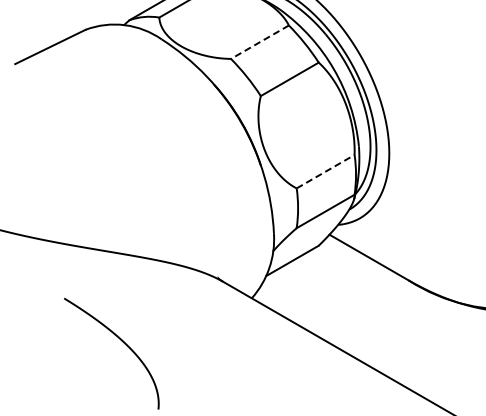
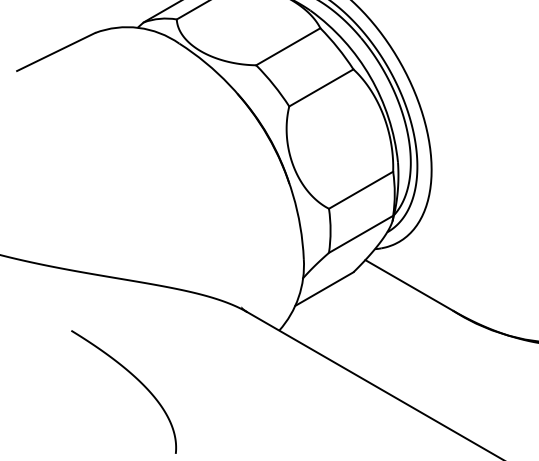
line: (259, 42) -> (287, 47), dashed -> solid
line: (326, 171) -> (362, 190), dashed -> solid

